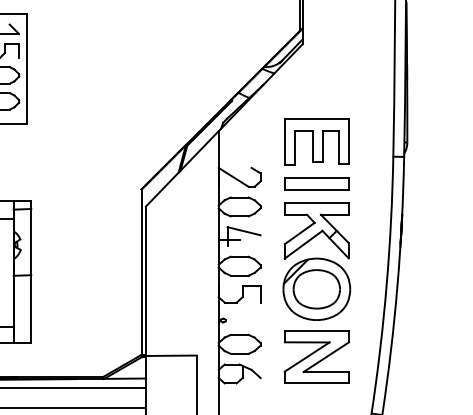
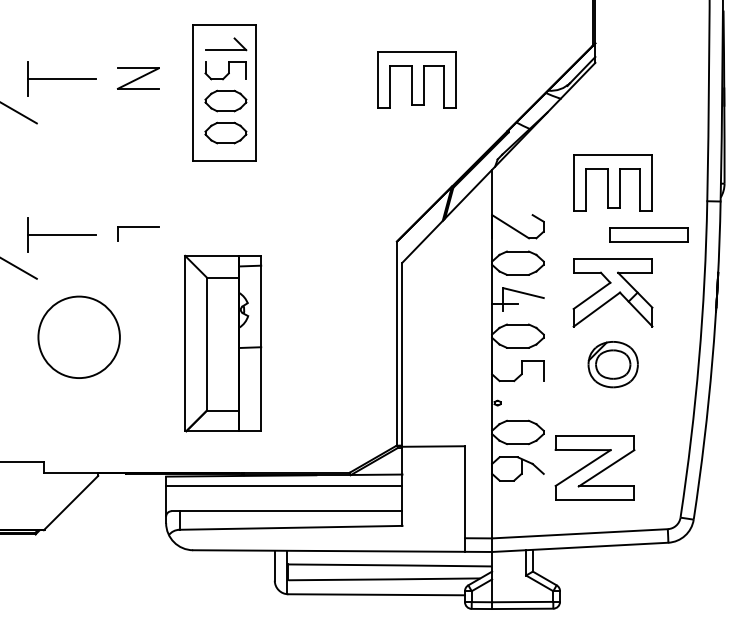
part: (157, 57) -> (416, 79), added
part: (316, 183) -> (648, 234), moved
part: (317, 289) -> (613, 364), size x0.6
part: (316, 356) -> (594, 467), moved

